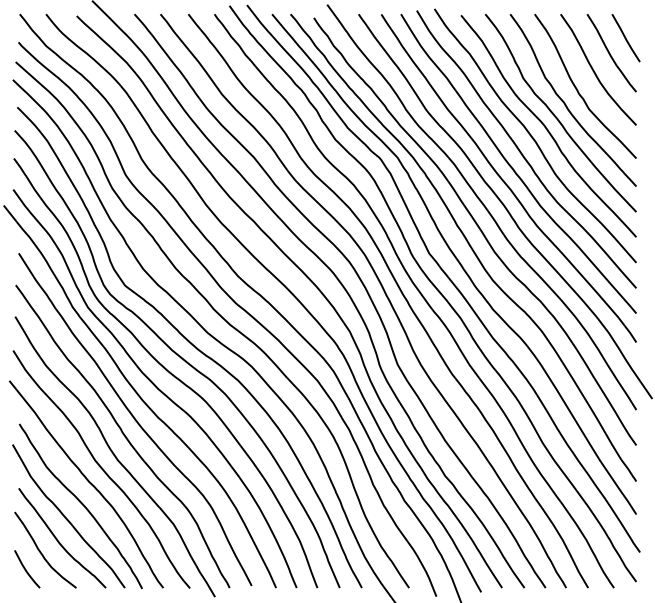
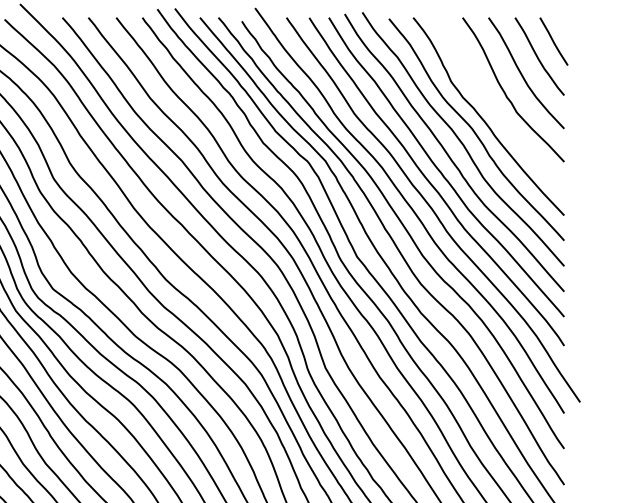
curve: (566, 104) -> (494, 107), removed

